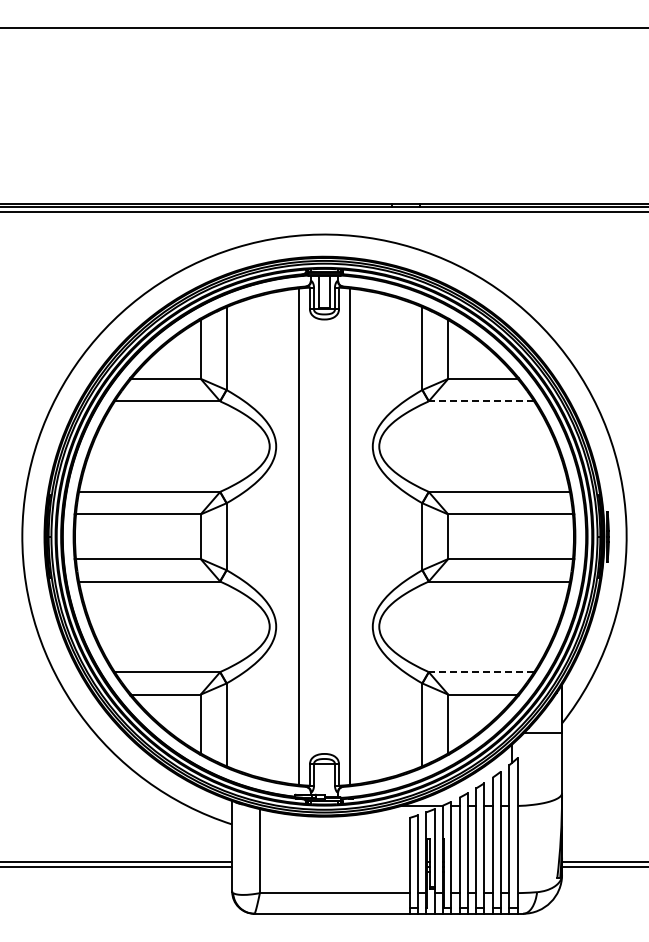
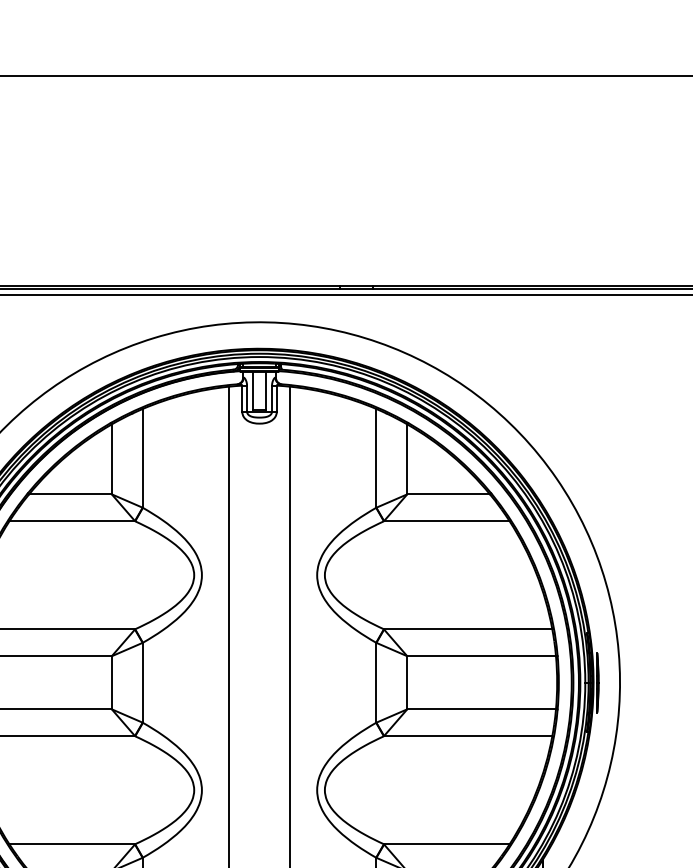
line: (481, 401) -> (446, 521), dashed -> solid
line: (481, 672) -> (446, 844), dashed -> solid

